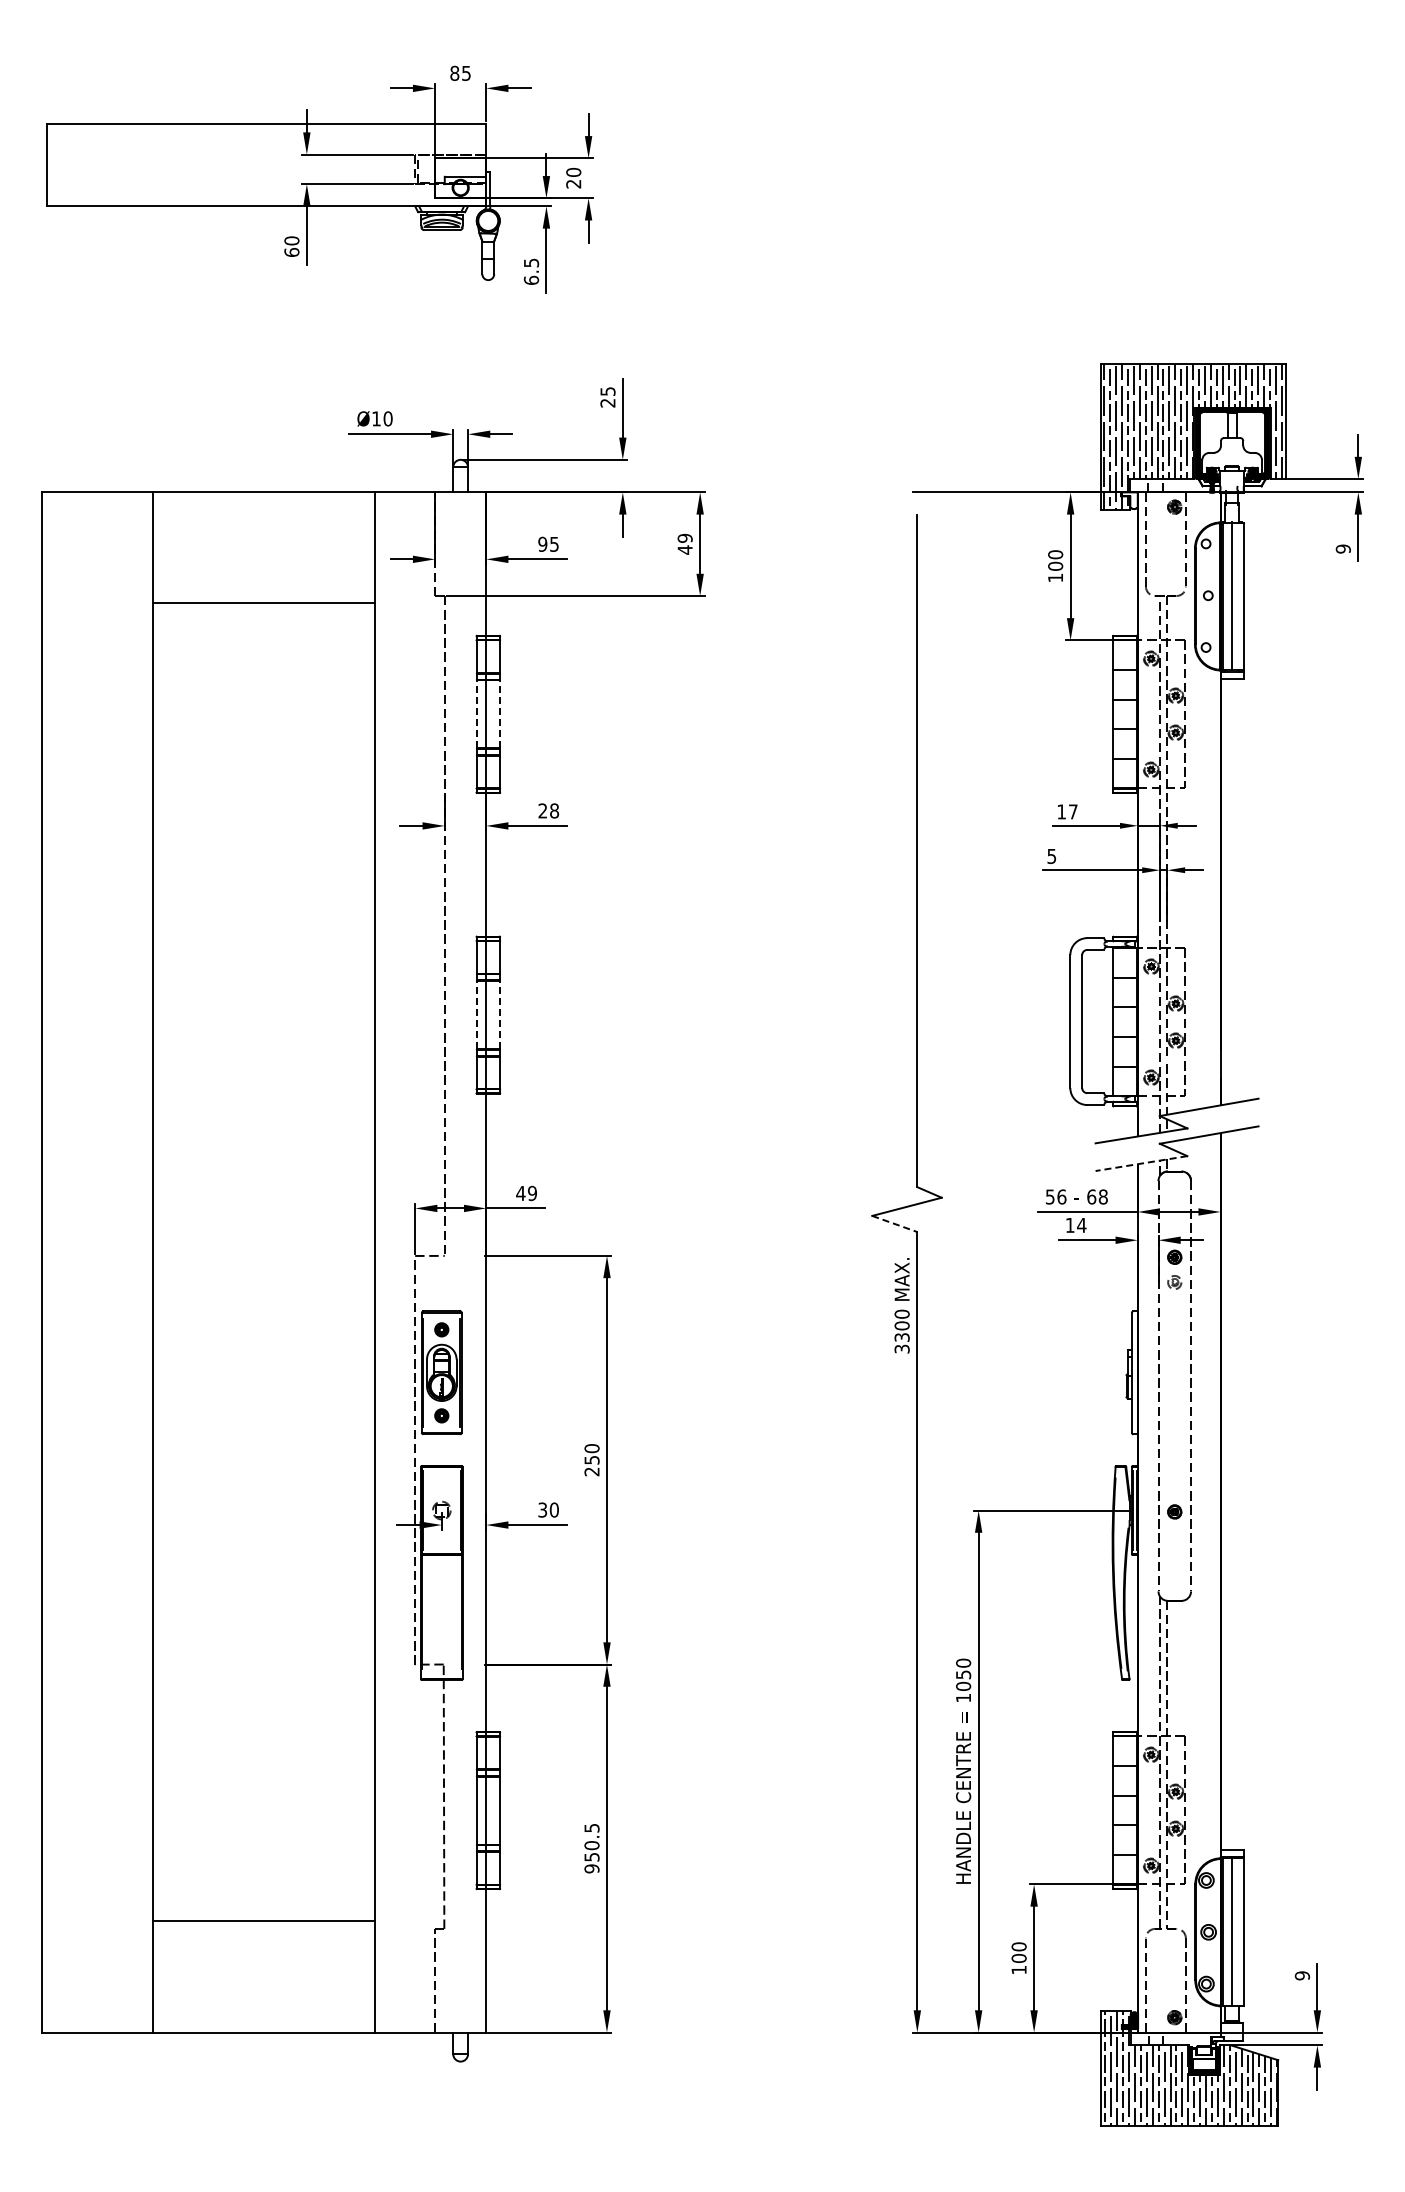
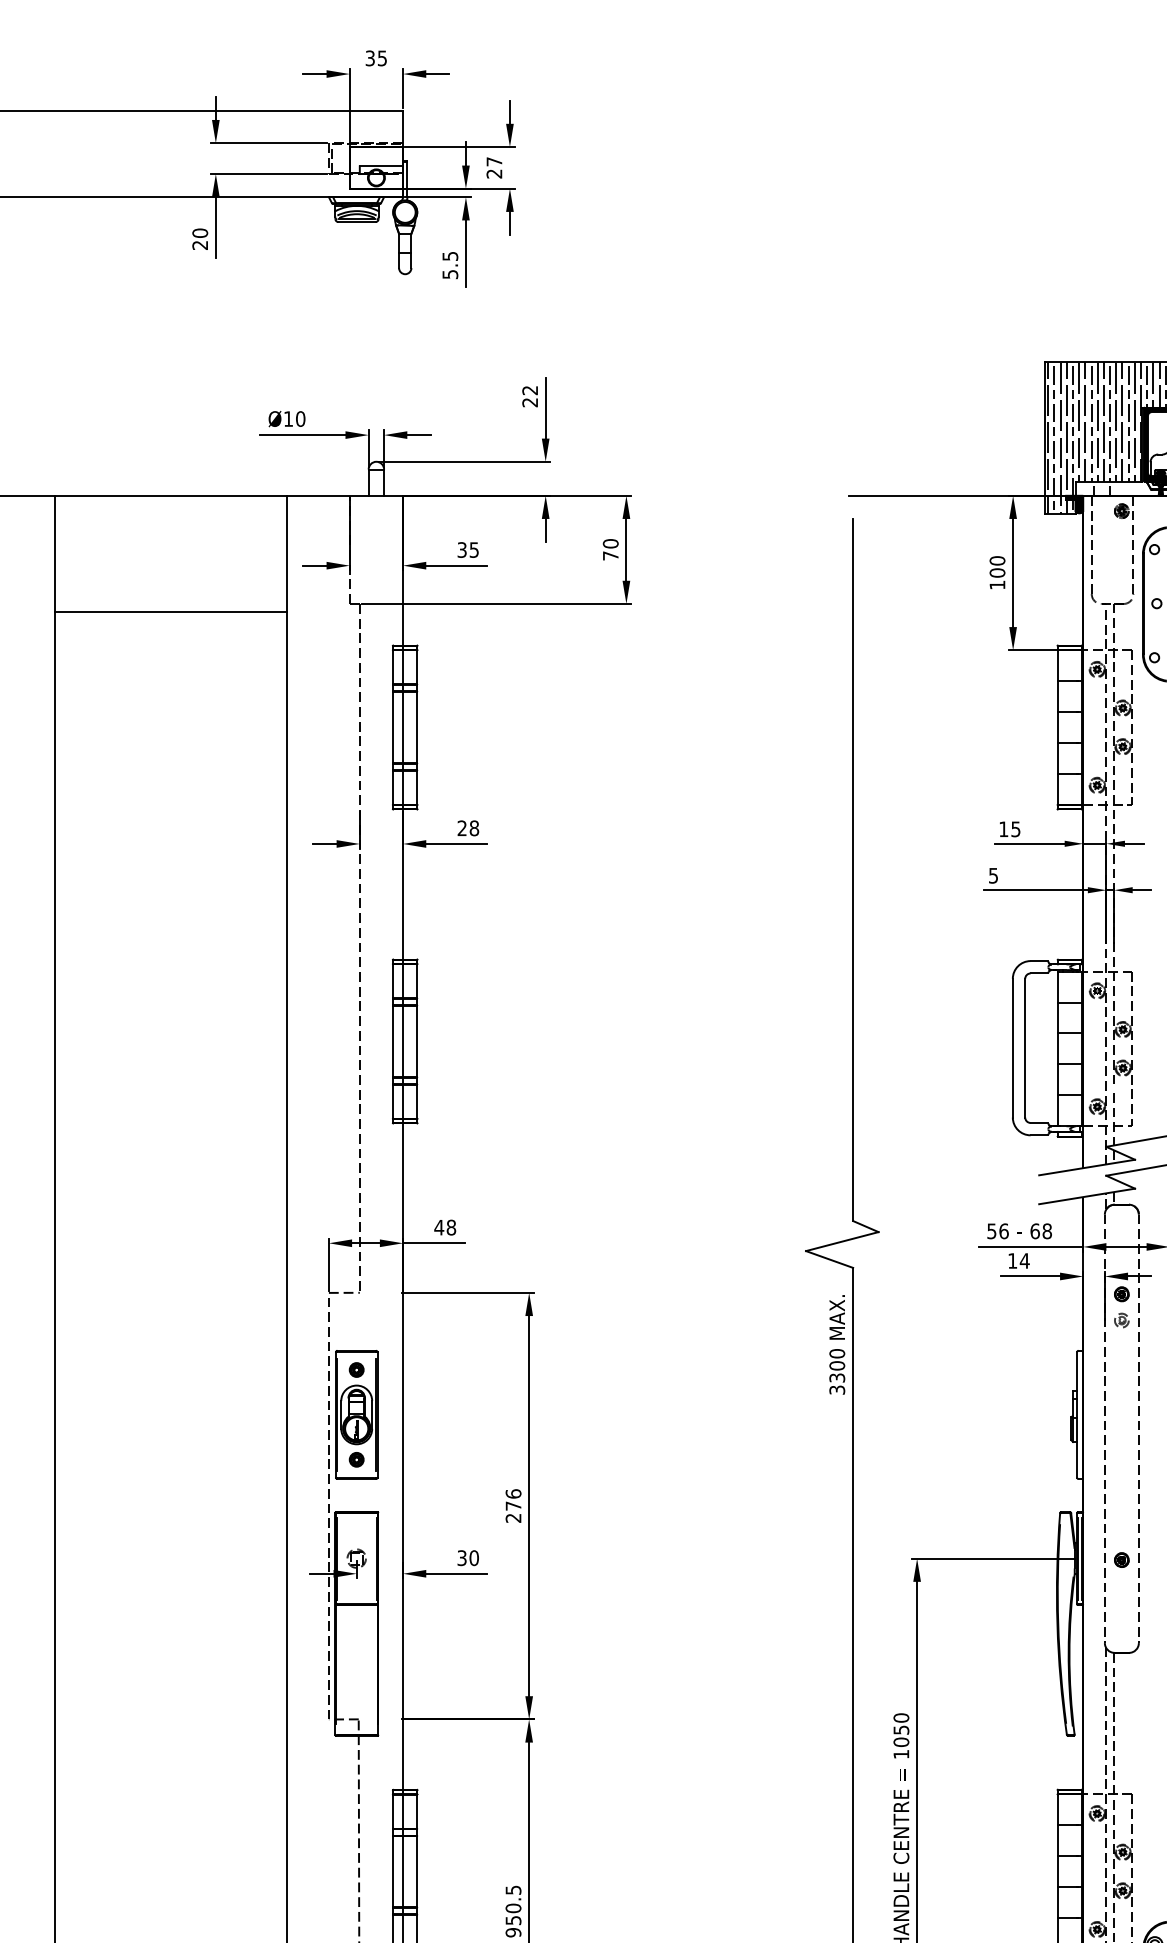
text: (454, 72) -> (369, 57), 85 -> 35
text: (573, 171) -> (494, 160), 20 -> 27
text: (291, 251) -> (199, 244), 60 -> 20
text: (531, 279) -> (450, 273), 6.5 -> 5.5
text: (607, 391) -> (529, 390), 25 -> 22
fill: (1129, 500) -> (1074, 504), added
text: (542, 543) -> (461, 549), 95 -> 35
text: (684, 544) -> (610, 550), 49 -> 70
line: (476, 713) -> (392, 726), dashed -> solid
line: (499, 713) -> (416, 726), dashed -> solid
text: (1073, 811) -> (1016, 828), 17 -> 15
line: (476, 1014) -> (392, 1040), dashed -> solid
line: (499, 1014) -> (416, 1040), dashed -> solid
line: (1141, 1163) -> (1087, 1196), dashed -> solid
text: (532, 1193) -> (451, 1227), 49 -> 48
line: (894, 1223) -> (829, 1258), dashed -> solid
text: (591, 1454) -> (512, 1500), 250 -> 276

